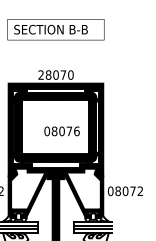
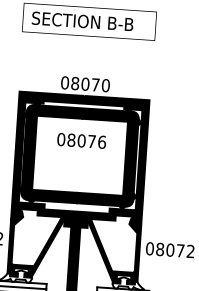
text: (41, 74) -> (65, 82), 28070 -> 08070
text: (61, 131) -> (80, 141), moved

